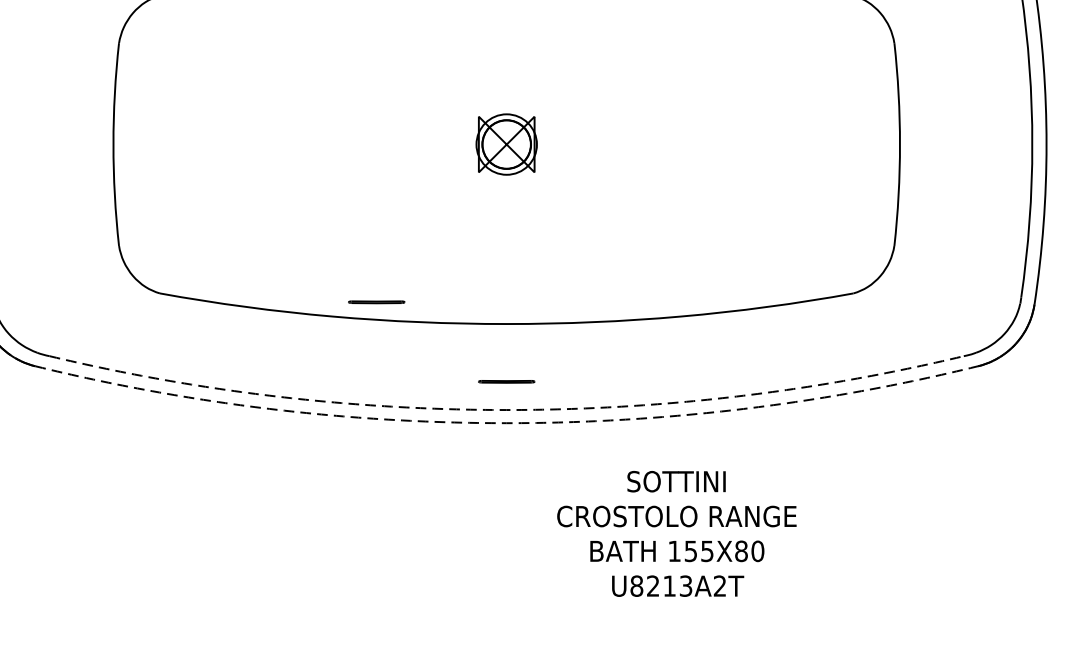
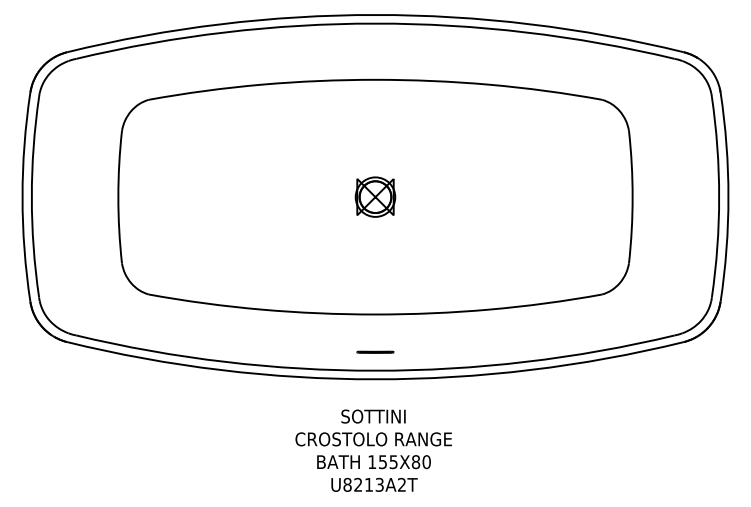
line: (376, 301) -> (290, 299), removed
arc: (506, 409) -> (375, 370), dashed -> solid
arc: (506, 423) -> (375, 379), dashed -> solid
text: (676, 533) -> (373, 450), moved

